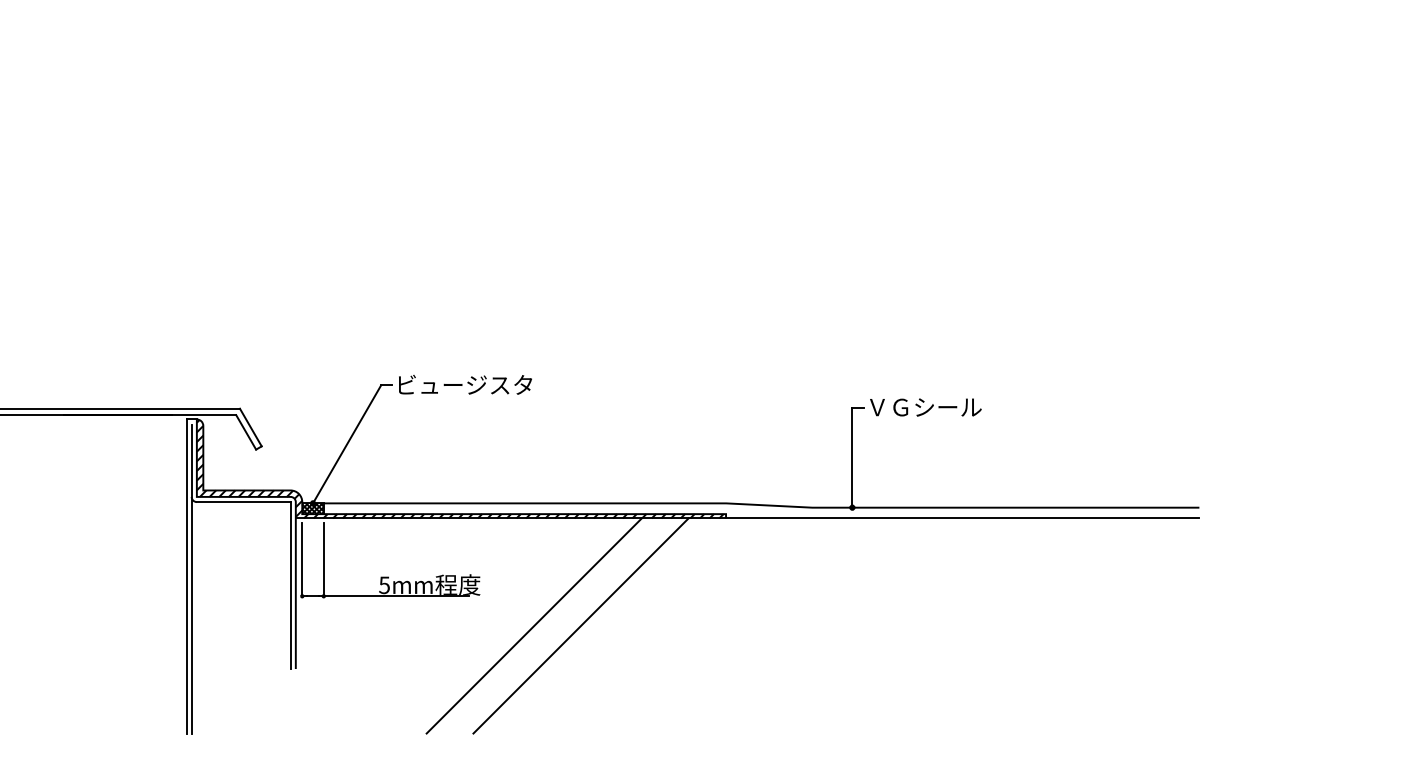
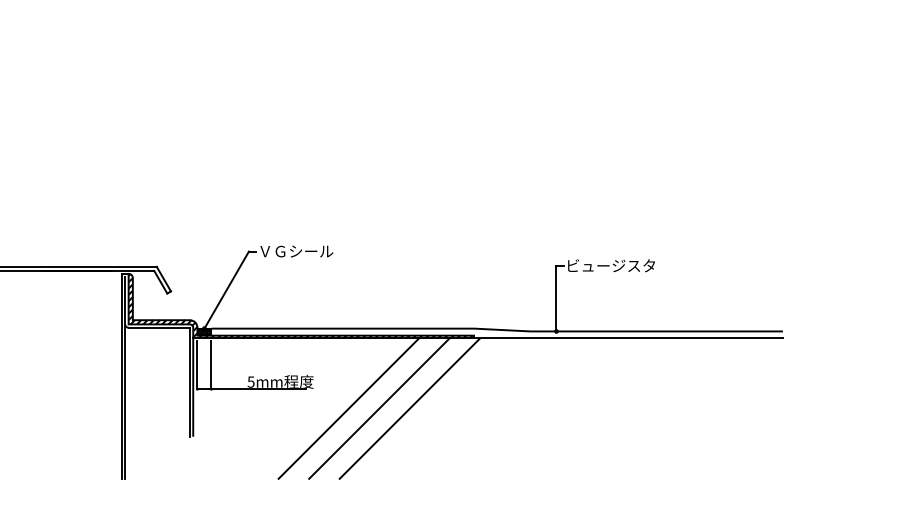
text: (464, 383) -> (303, 250), ビュージスタ -> ＶＧシール
text: (936, 406) -> (611, 265), ＶＧシール -> ビュージスタ
line: (627, 625) -> (409, 408), added

